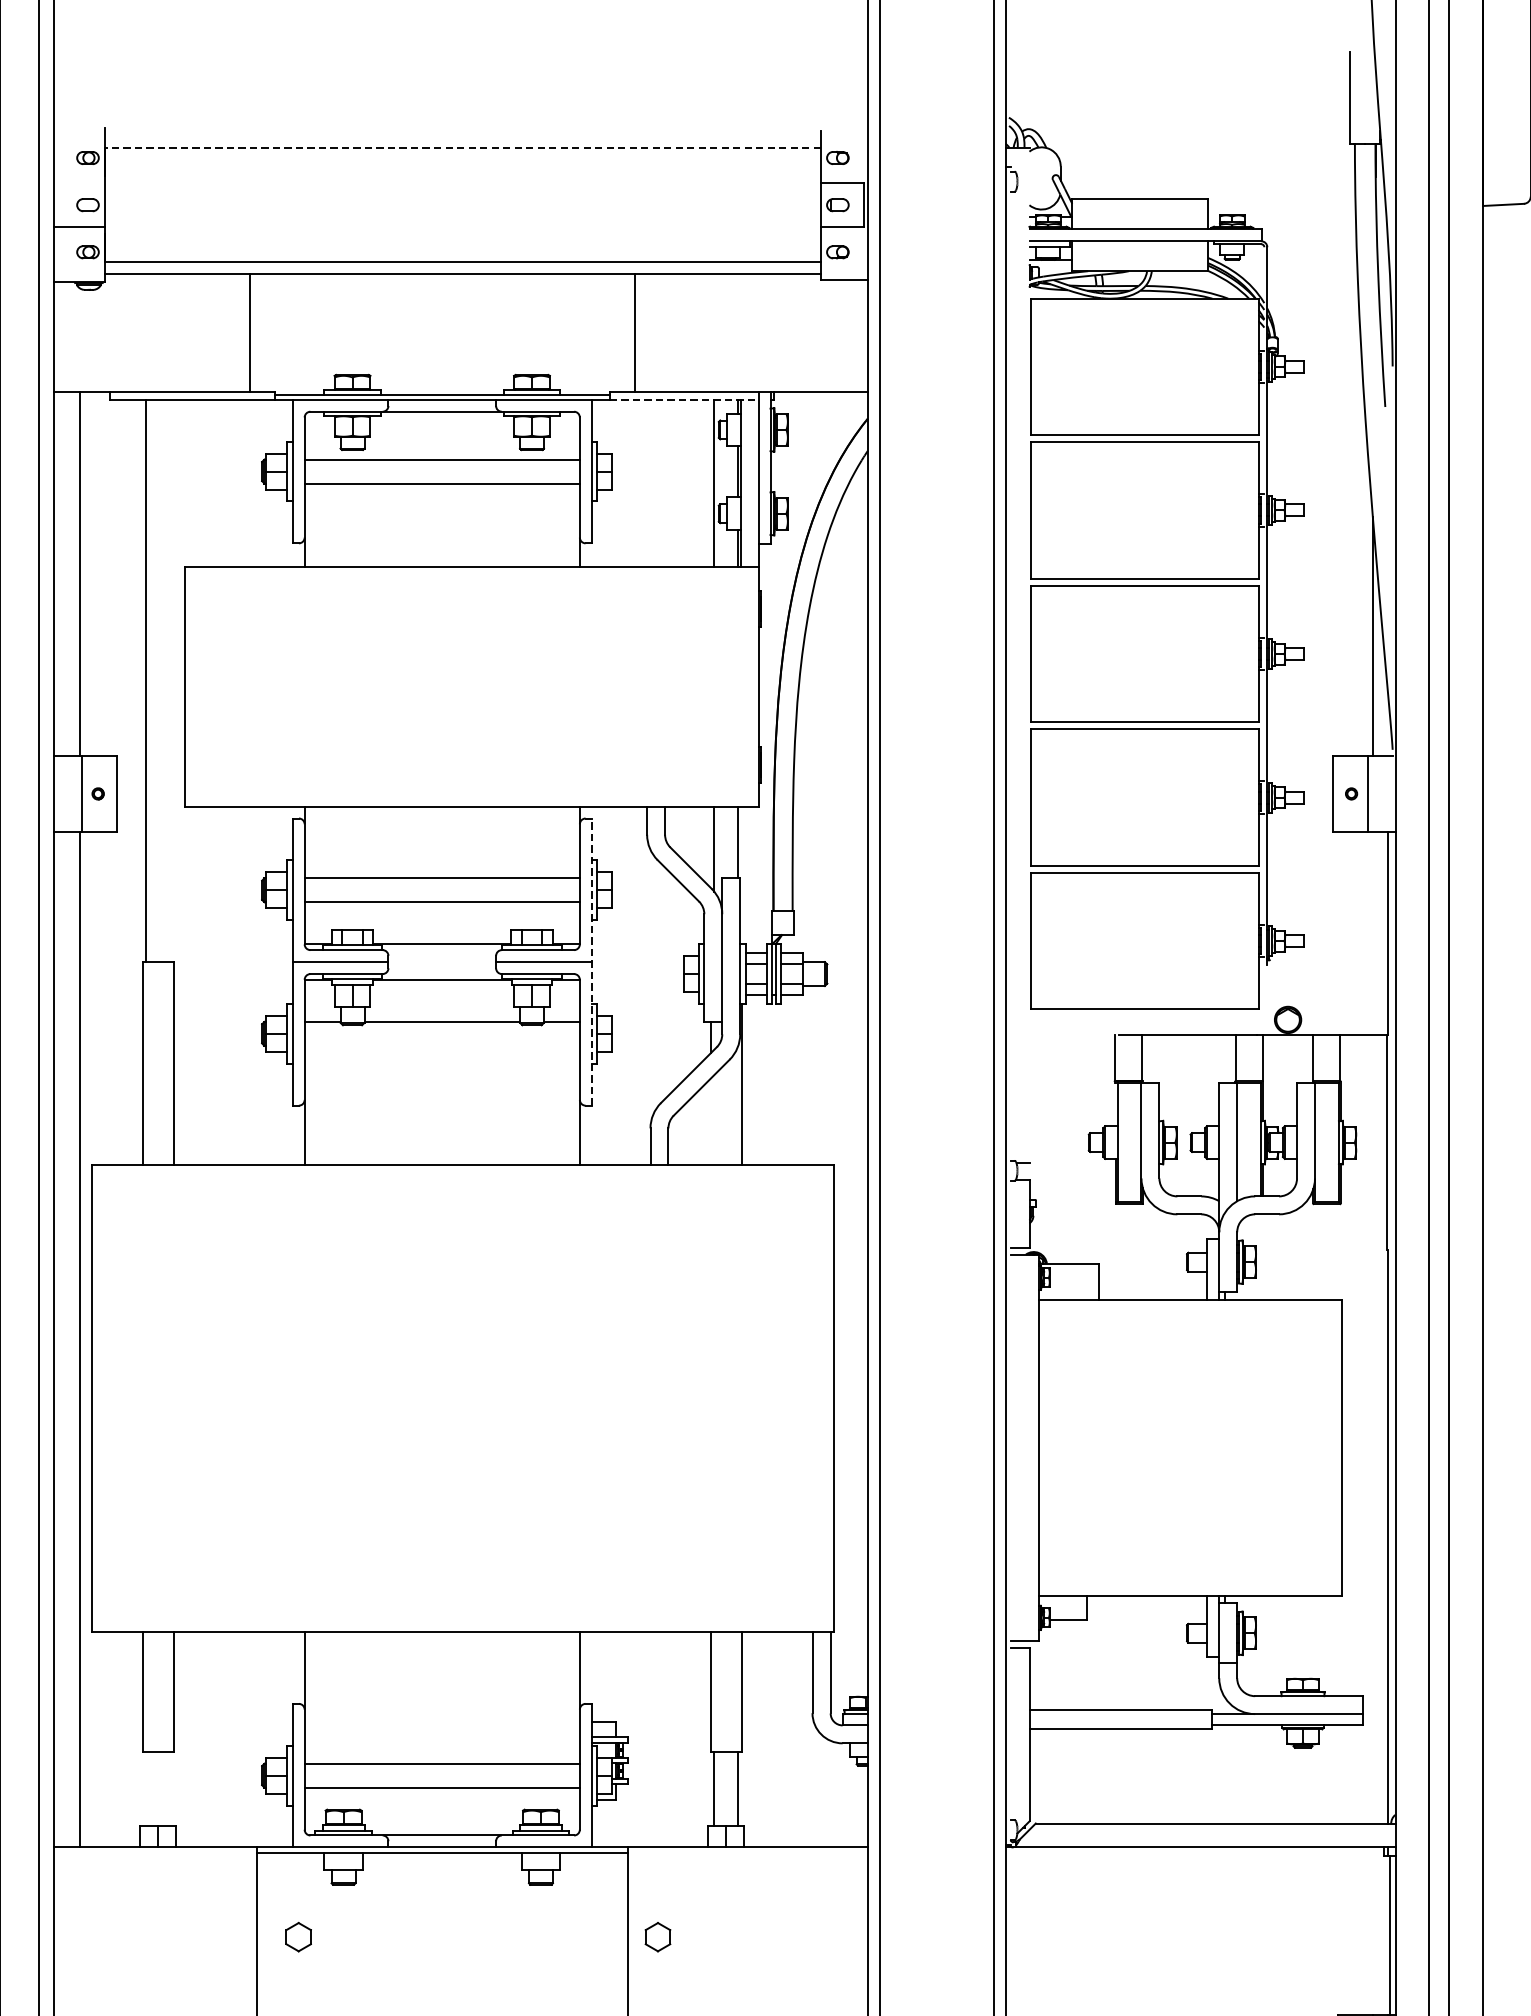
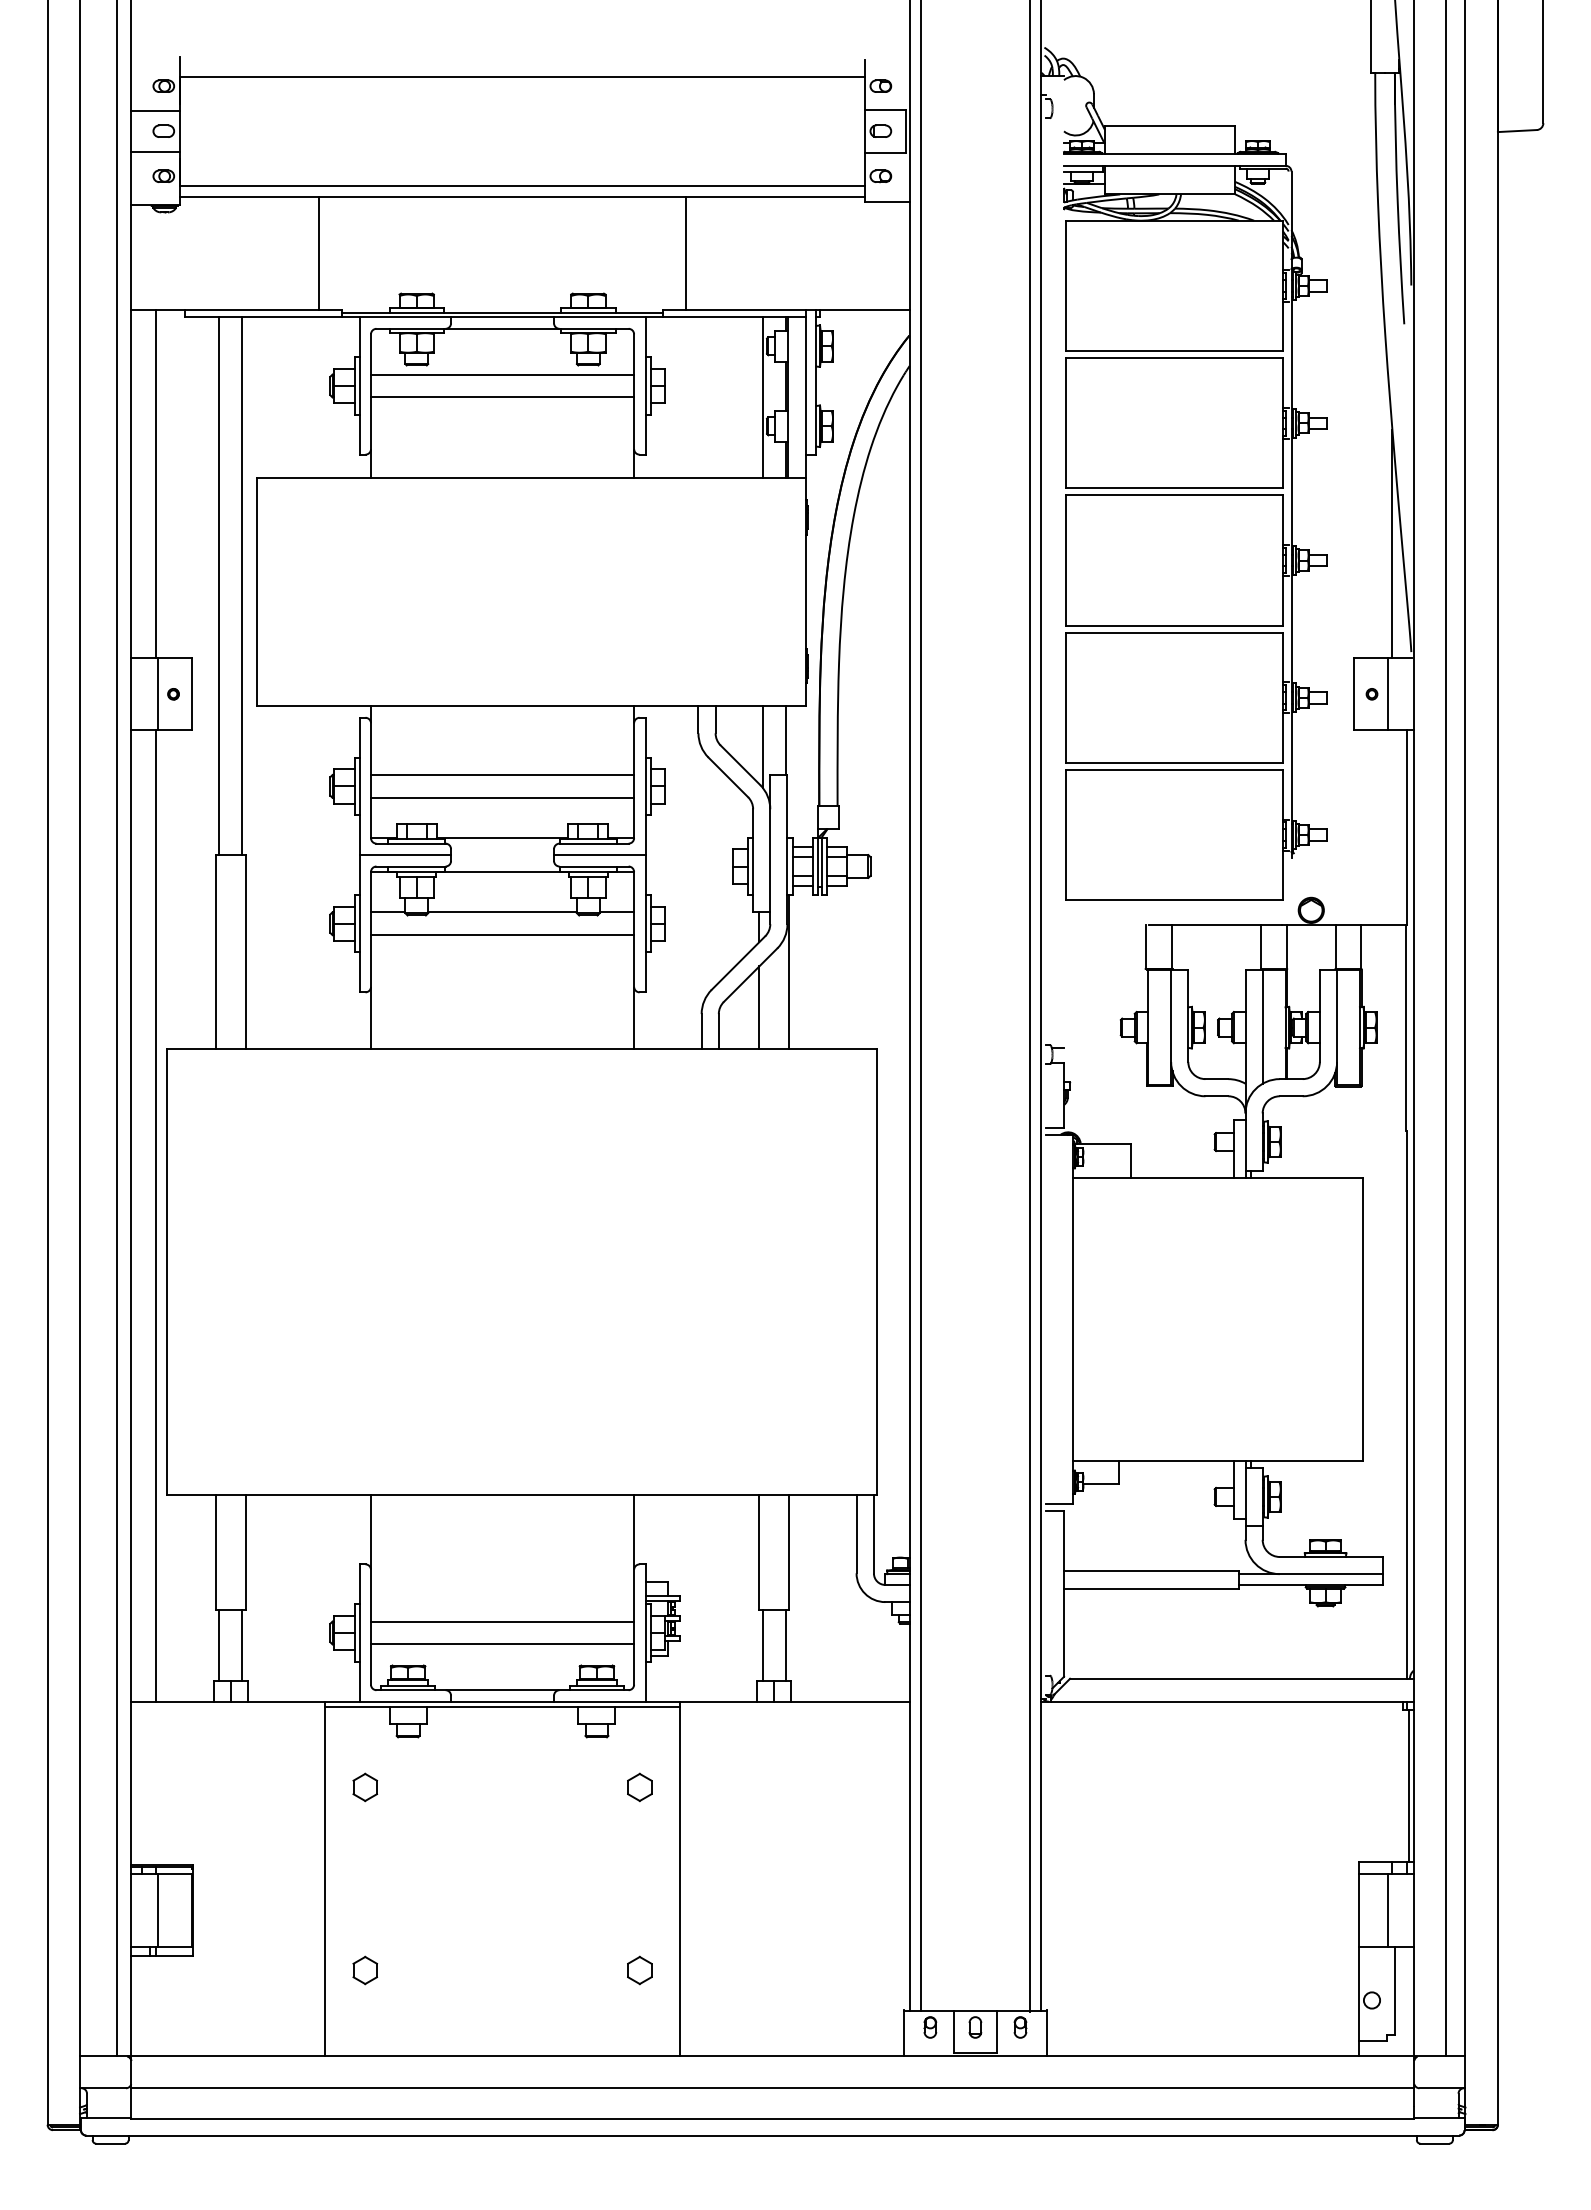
line: (462, 147) -> (521, 76), dashed -> solid
line: (79, 183) -> (155, 110), added
line: (684, 399) -> (734, 317), dashed -> solid
line: (170, 681) -> (242, 586), added
line: (591, 961) -> (645, 854), dashed -> solid
line: (442, 1046) -> (502, 935), added
line: (710, 1121) -> (759, 1007), added
line: (146, 1788) -> (219, 1645), added
line: (170, 1788) -> (242, 1645), added
part: (657, 1937) -> (639, 1787), moved

